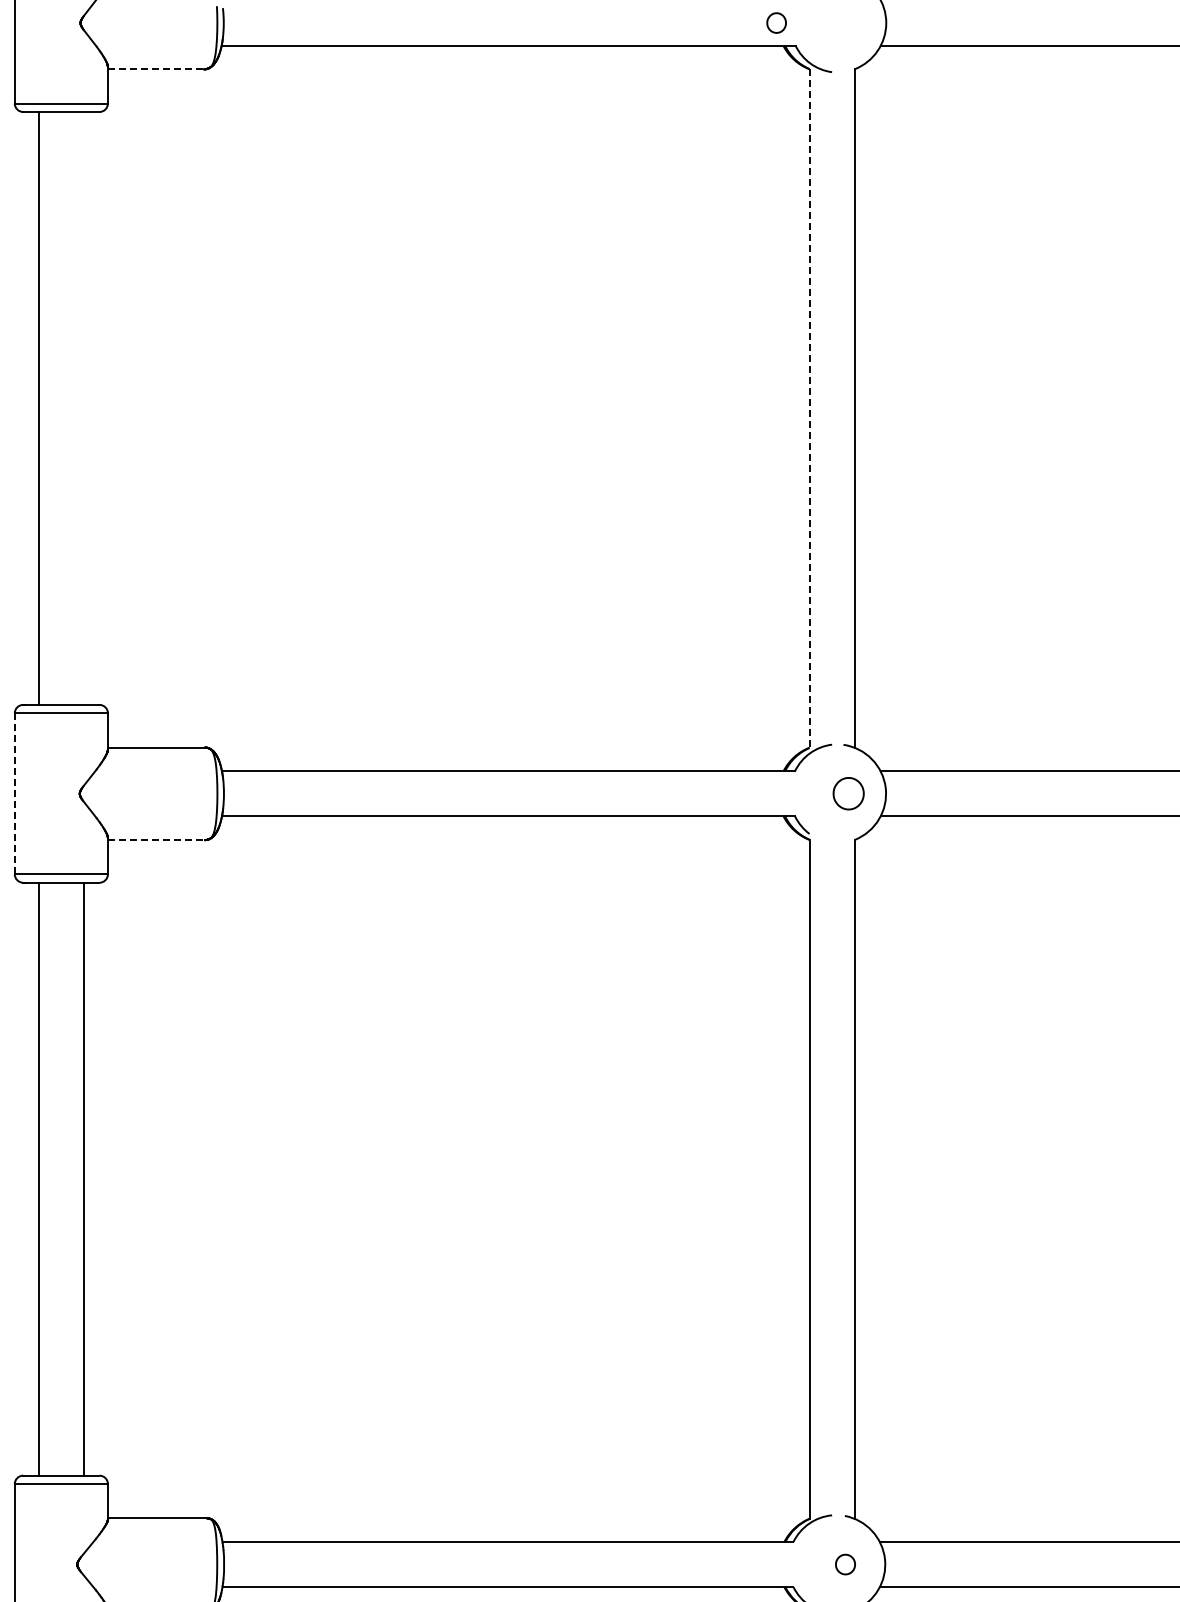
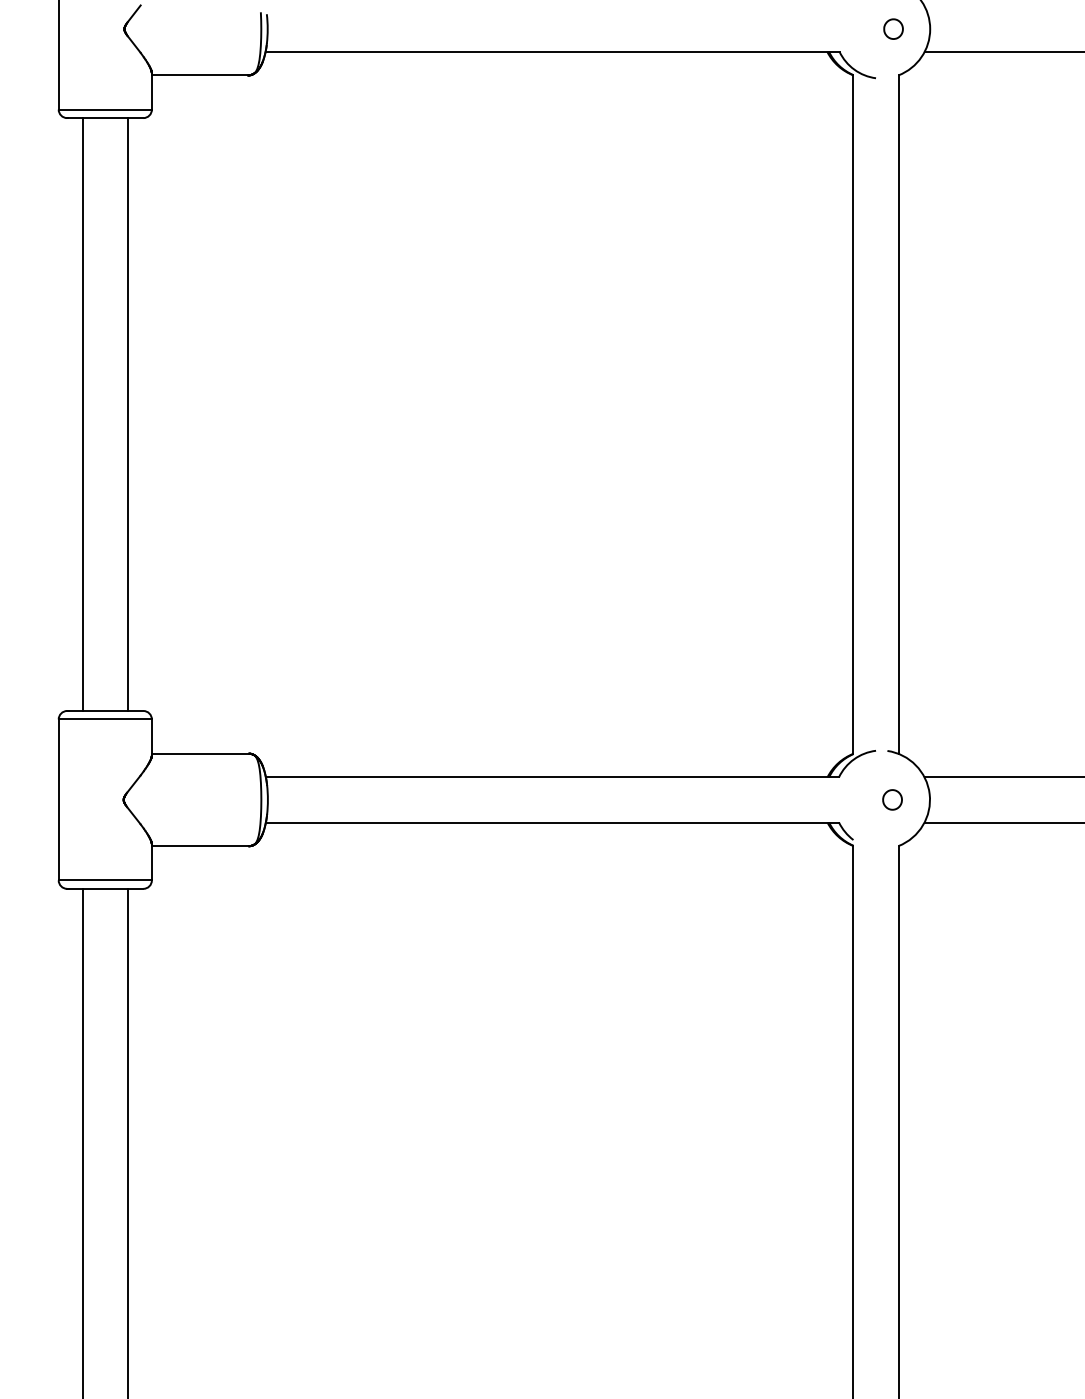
part: (776, 22) -> (893, 28), moved
line: (155, 69) -> (199, 75), dashed -> solid
line: (83, 408) -> (127, 414), added
line: (809, 409) -> (853, 415), dashed -> solid
line: (14, 793) -> (58, 799), dashed -> solid
part: (848, 793) -> (892, 799), size x0.62
line: (156, 840) -> (200, 846), dashed -> solid

